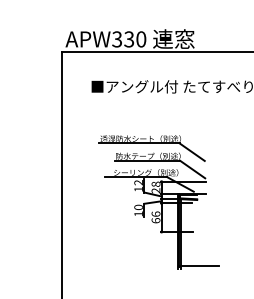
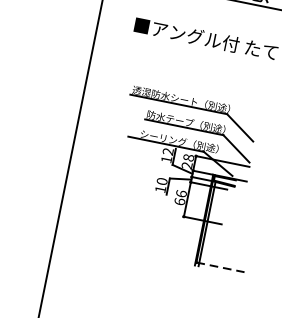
line: (198, 266) -> (219, 267), solid -> dashed

